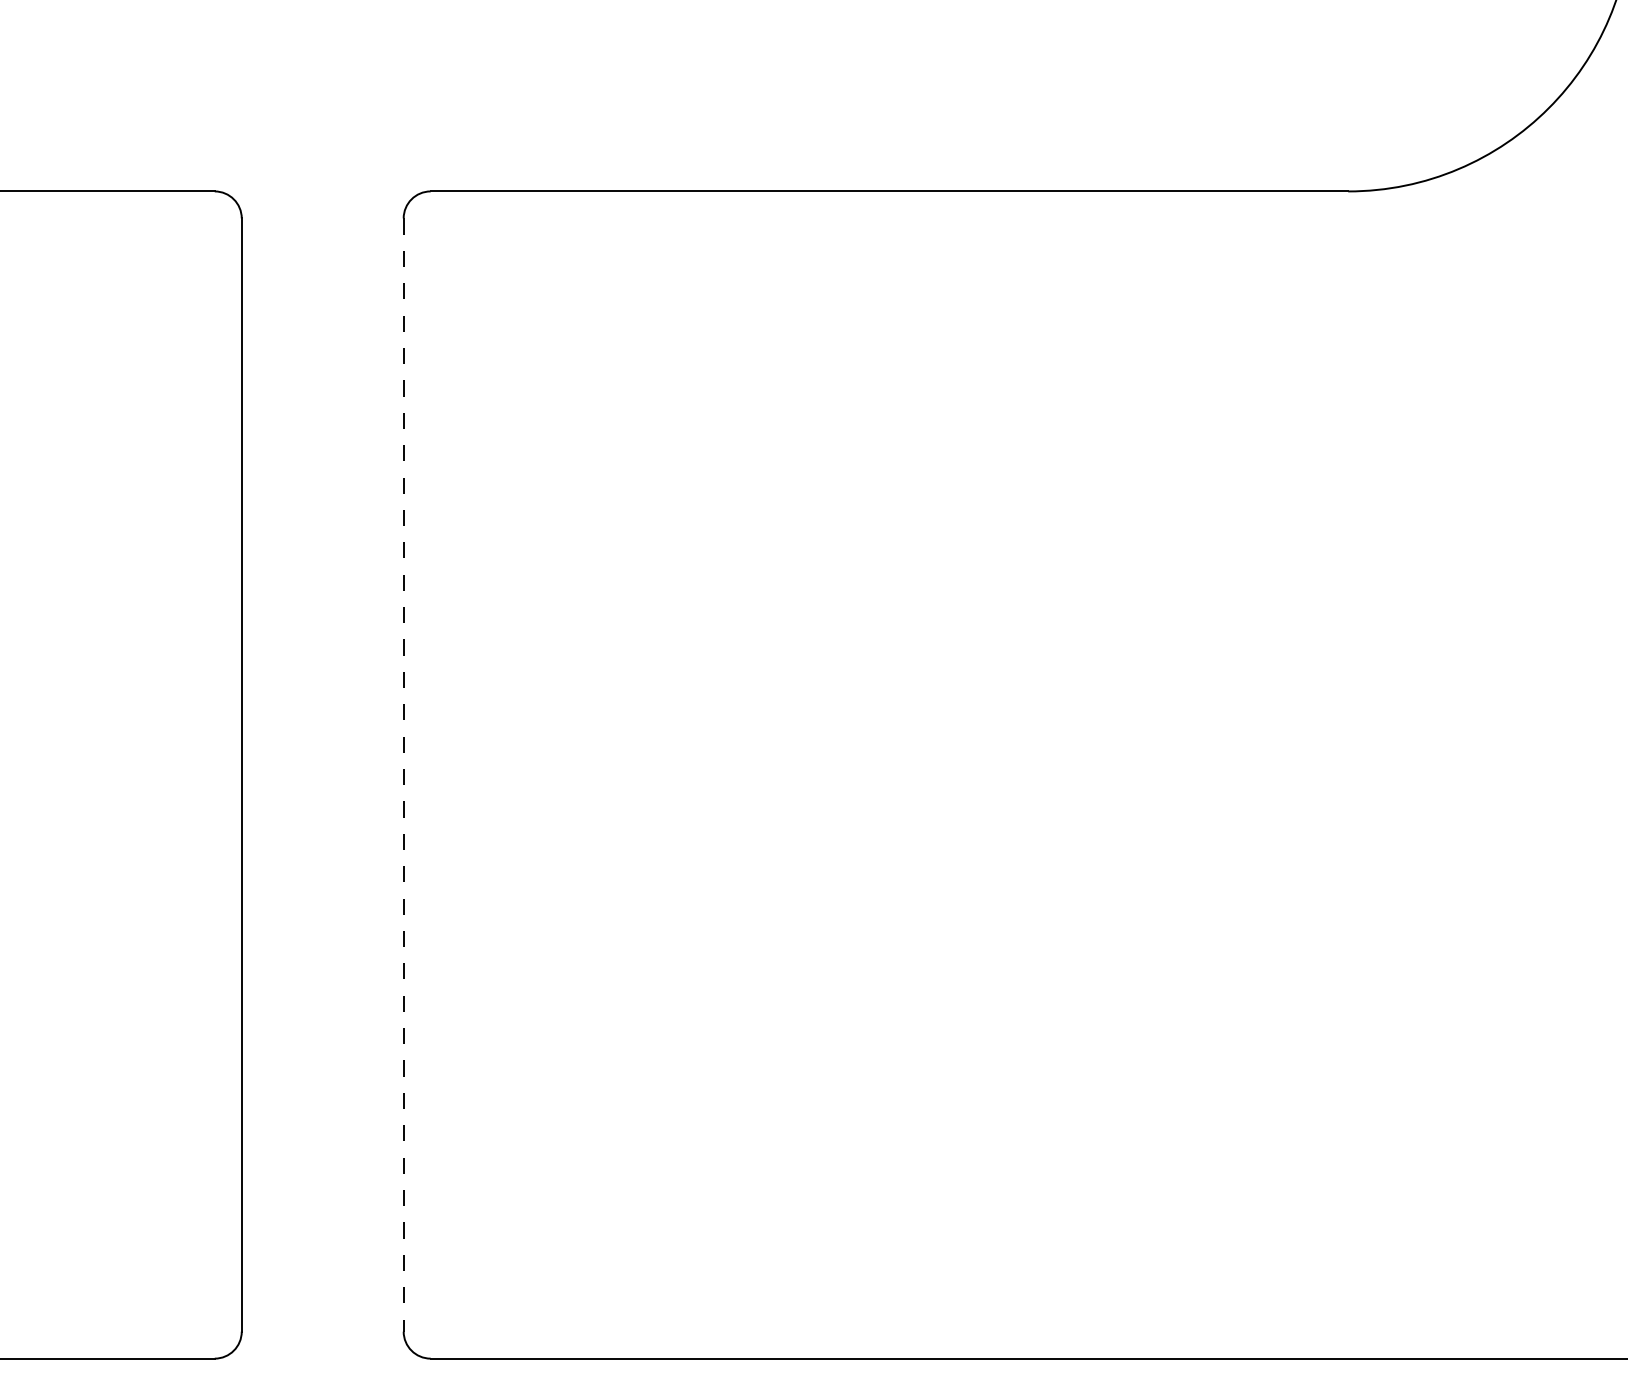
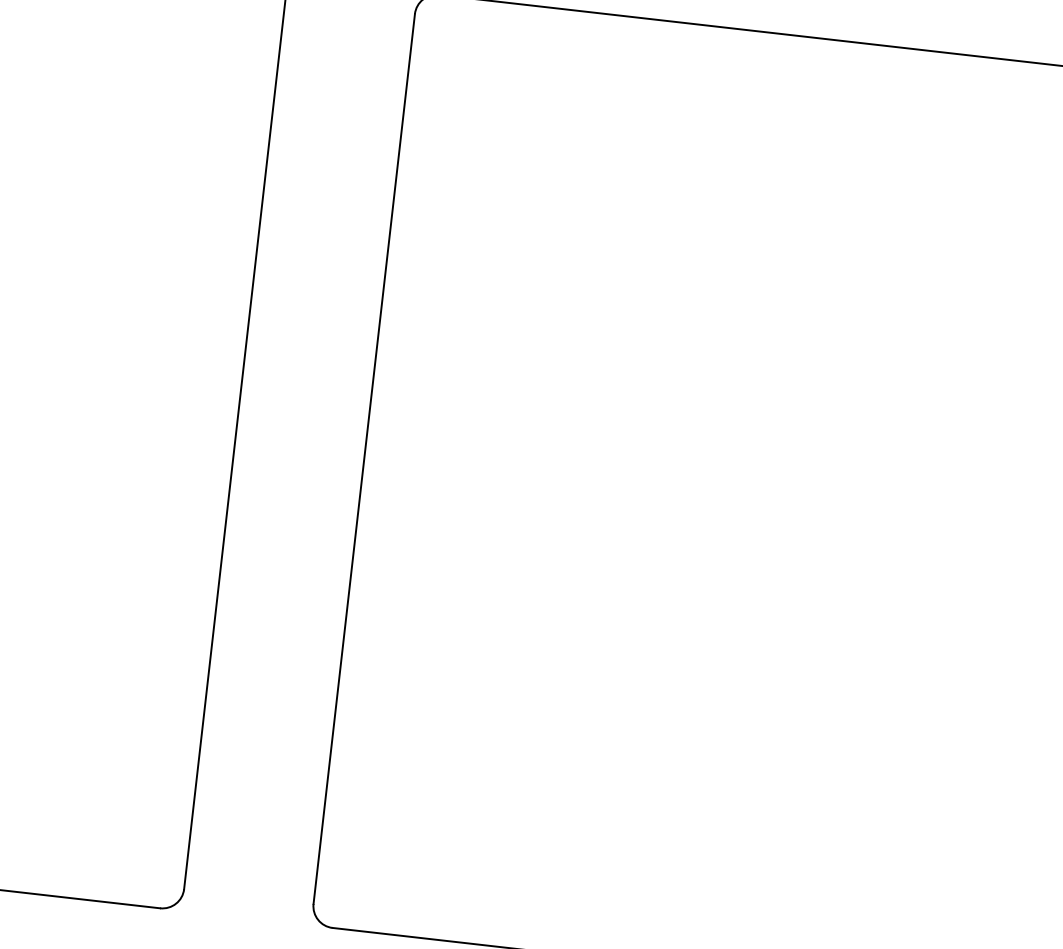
line: (403, 775) -> (364, 459), dashed -> solid

